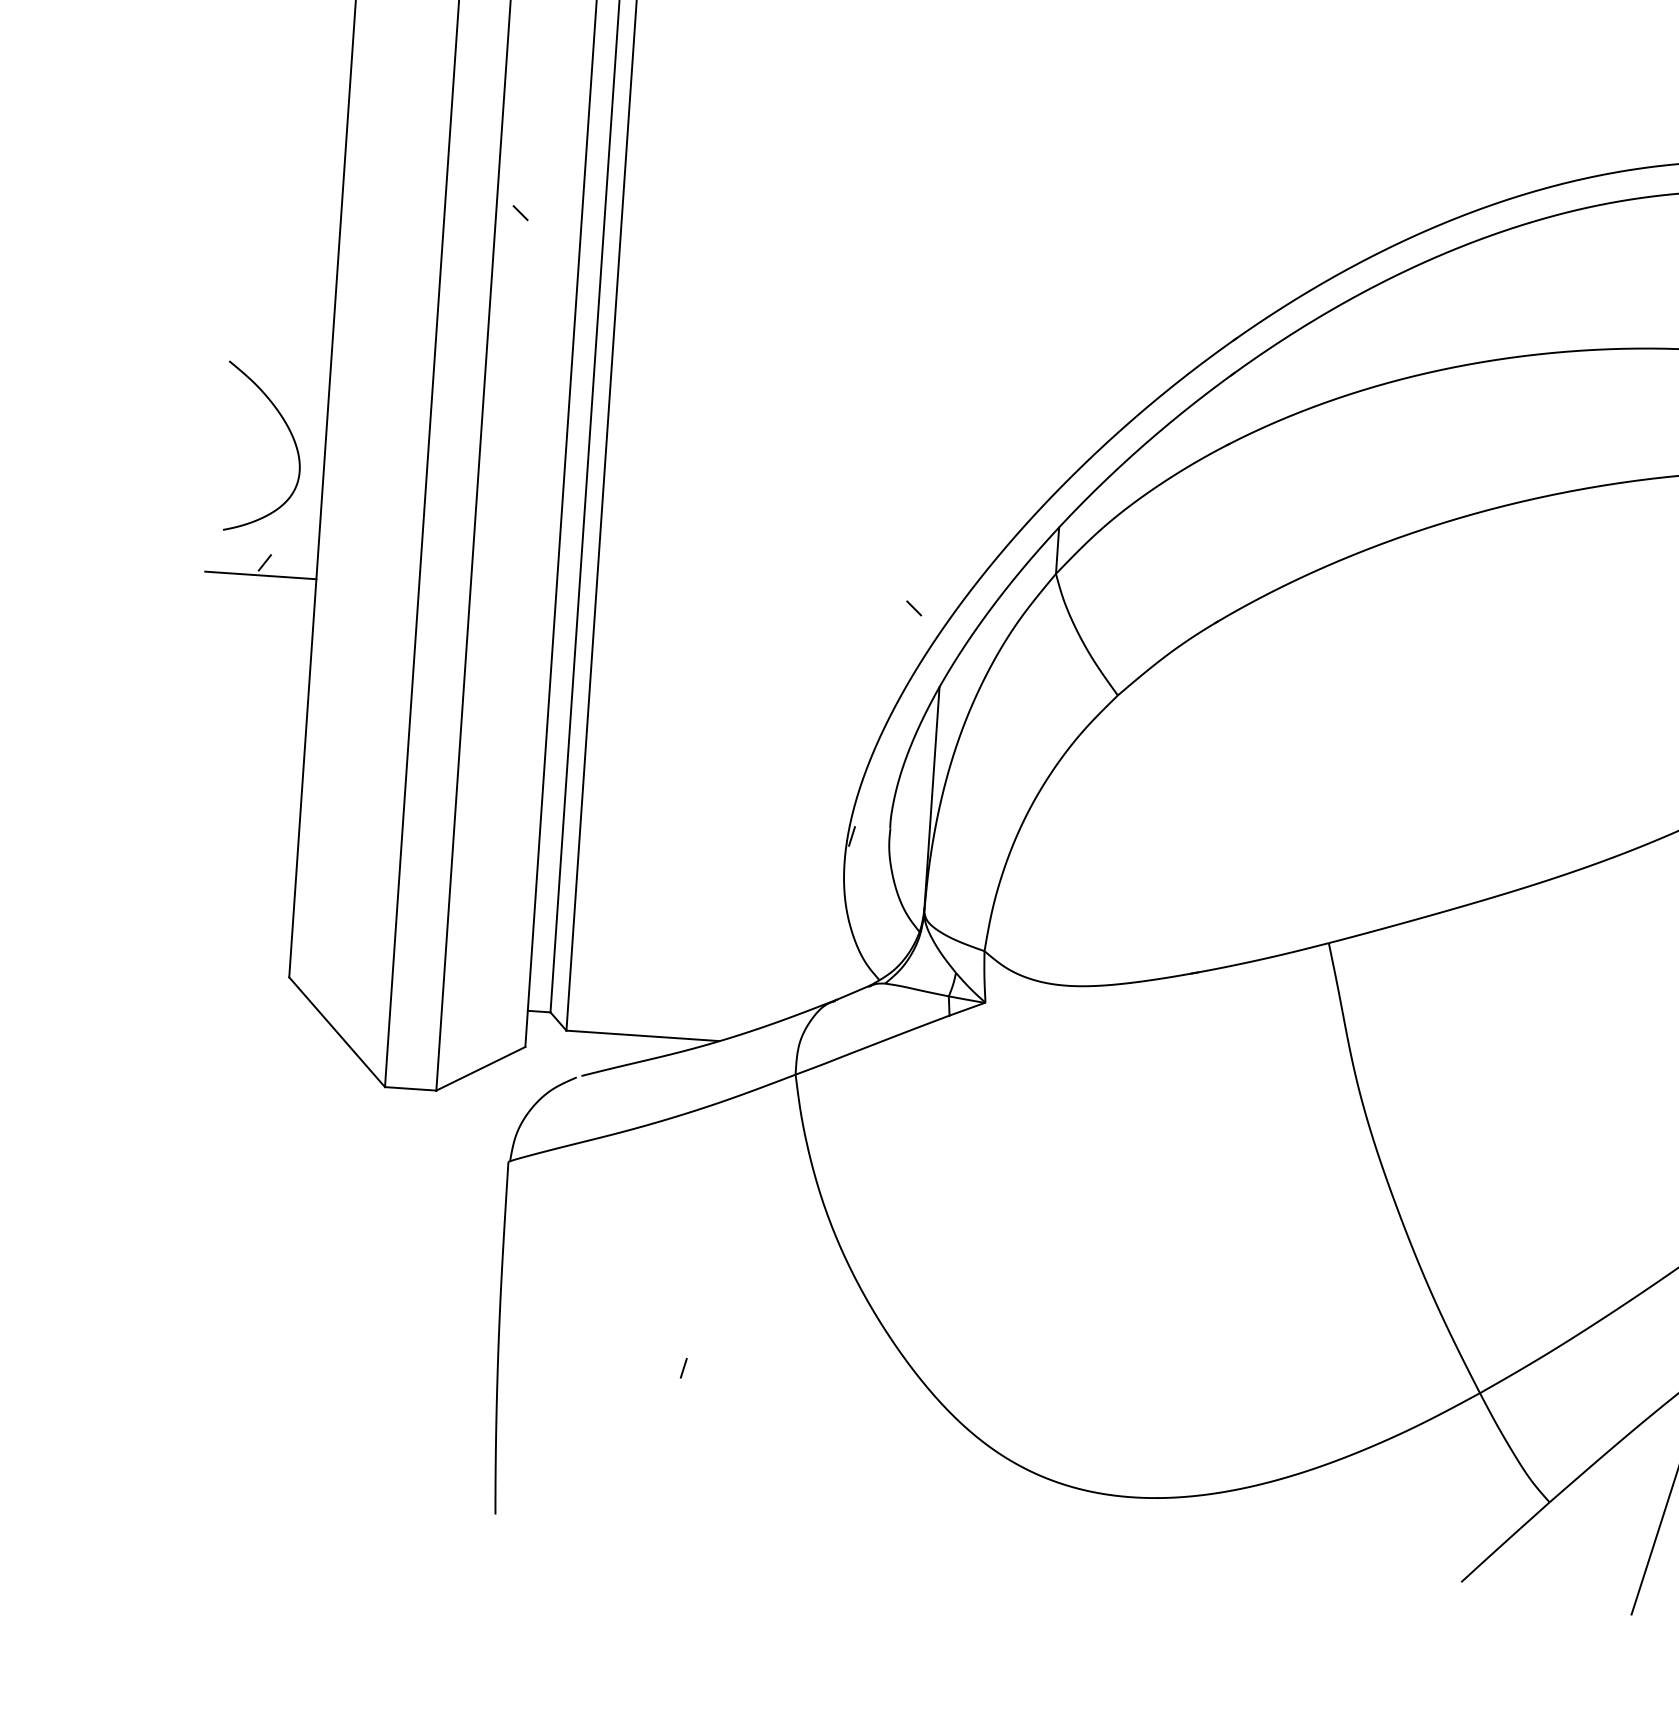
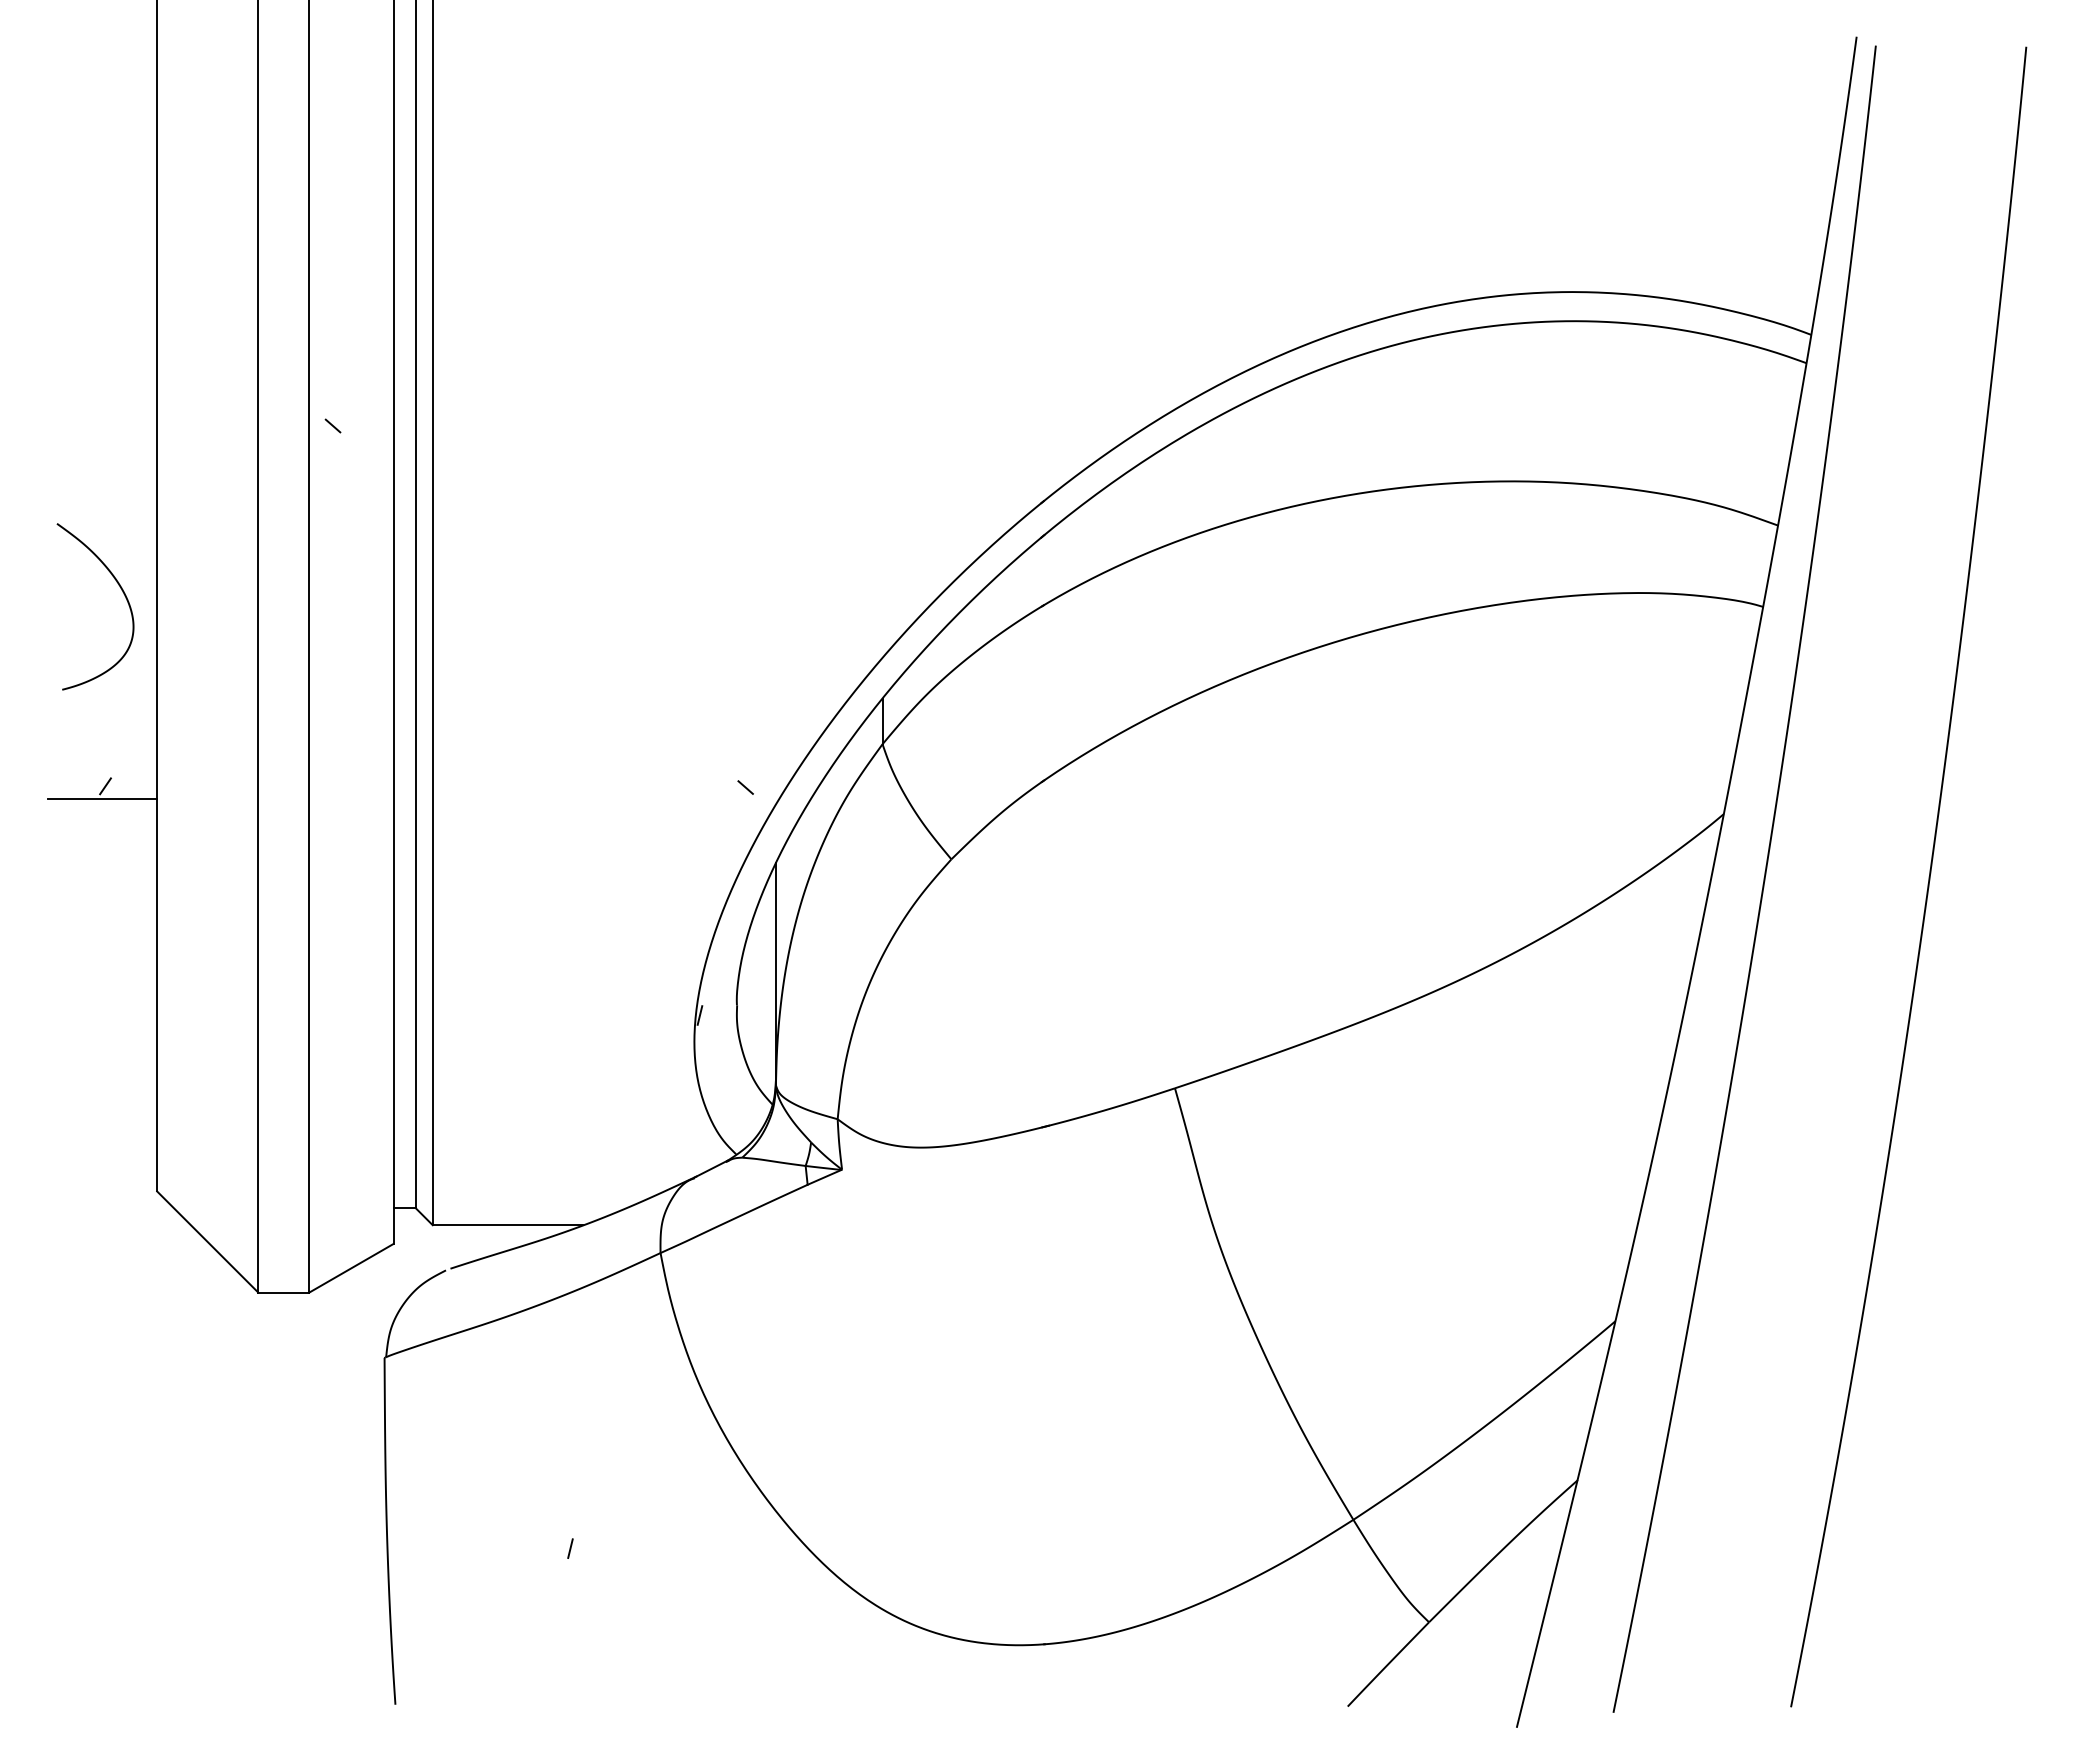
curve: (290, 435) -> (122, 592), moved

